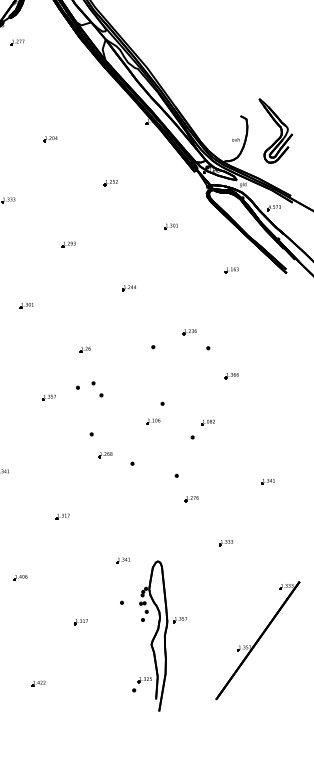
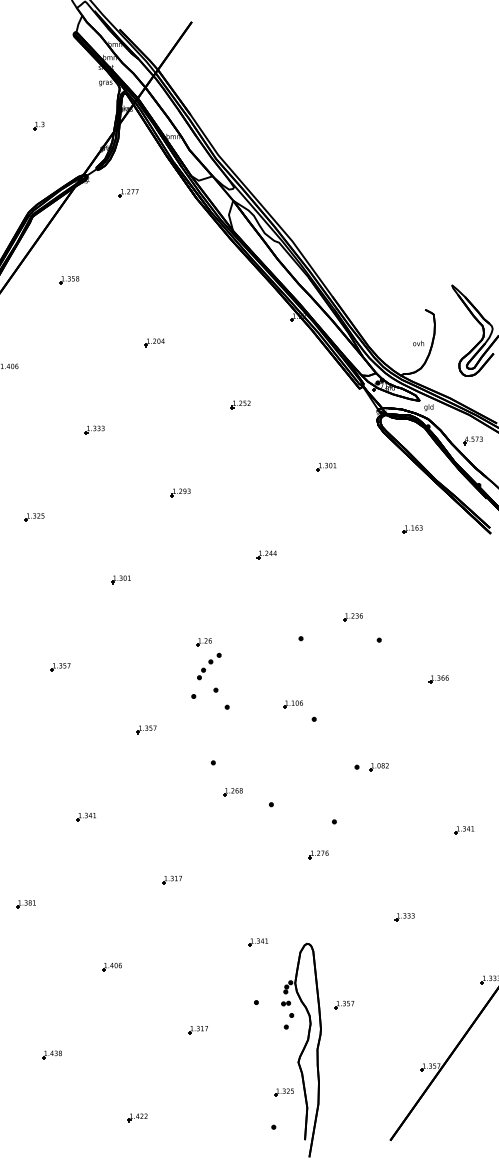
part: (17, 42) -> (128, 193), moved
part: (89, 366) -> (209, 666), added
part: (231, 375) -> (438, 679), moved
part: (48, 397) -> (146, 729), moved
part: (152, 421) -> (292, 704), moved
part: (207, 422) -> (378, 767), moved
part: (191, 498) -> (318, 854), moved
part: (180, 619) -> (344, 1004), moved
part: (144, 680) -> (283, 1092), moved

